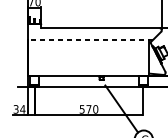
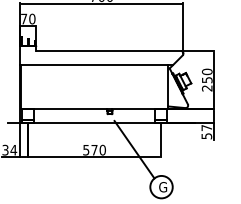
line: (90, 39) -> (96, 64), dashed -> solid

